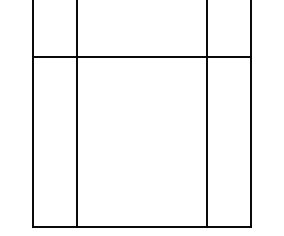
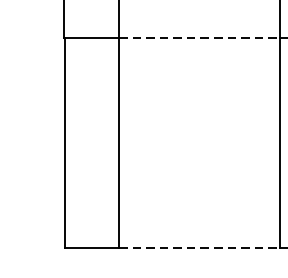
line: (142, 57) -> (199, 38), solid -> dashed
line: (142, 227) -> (199, 248), solid -> dashed

